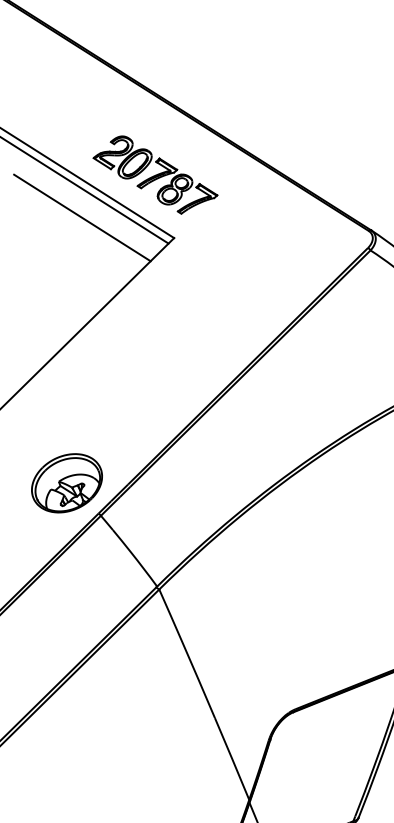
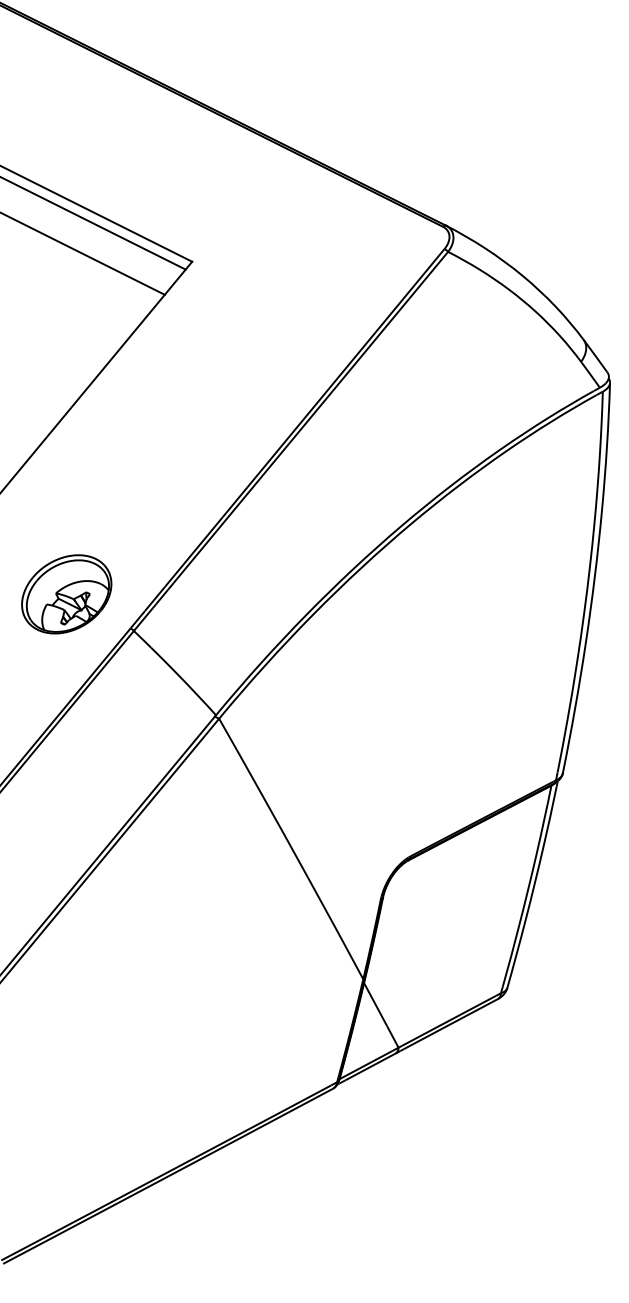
part: (155, 174) -> (159, 182), removed
part: (66, 483) -> (66, 594), moved

